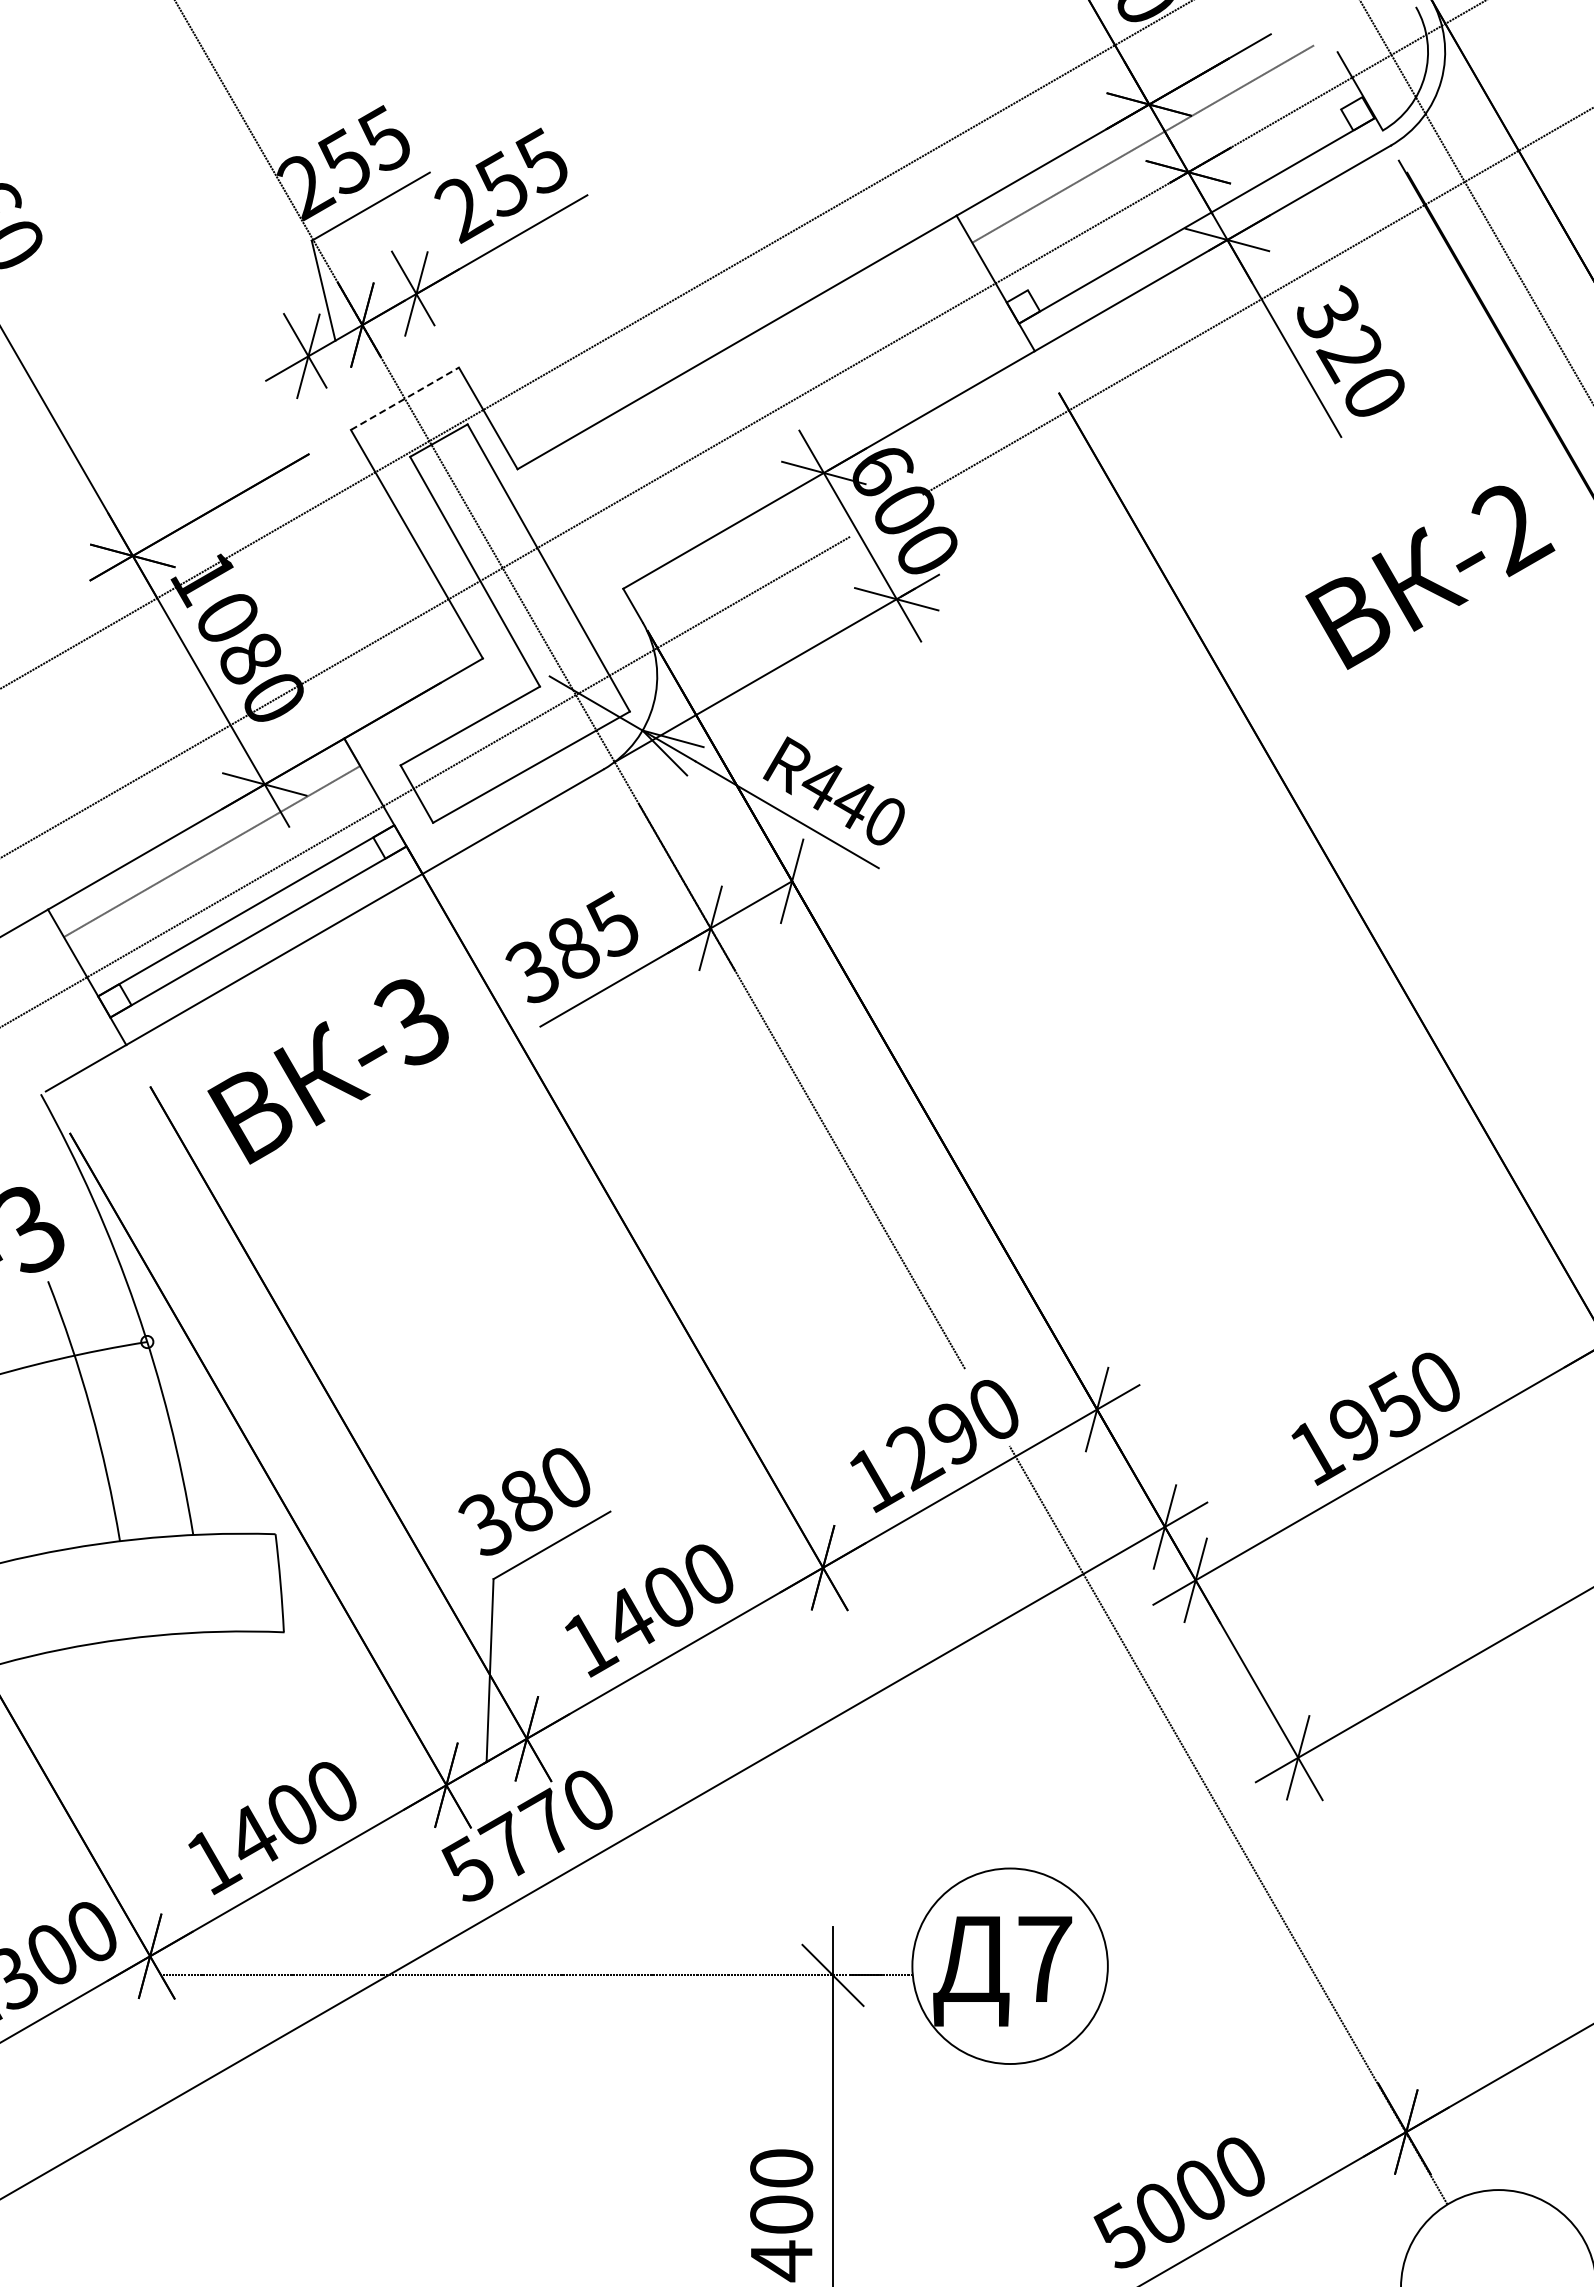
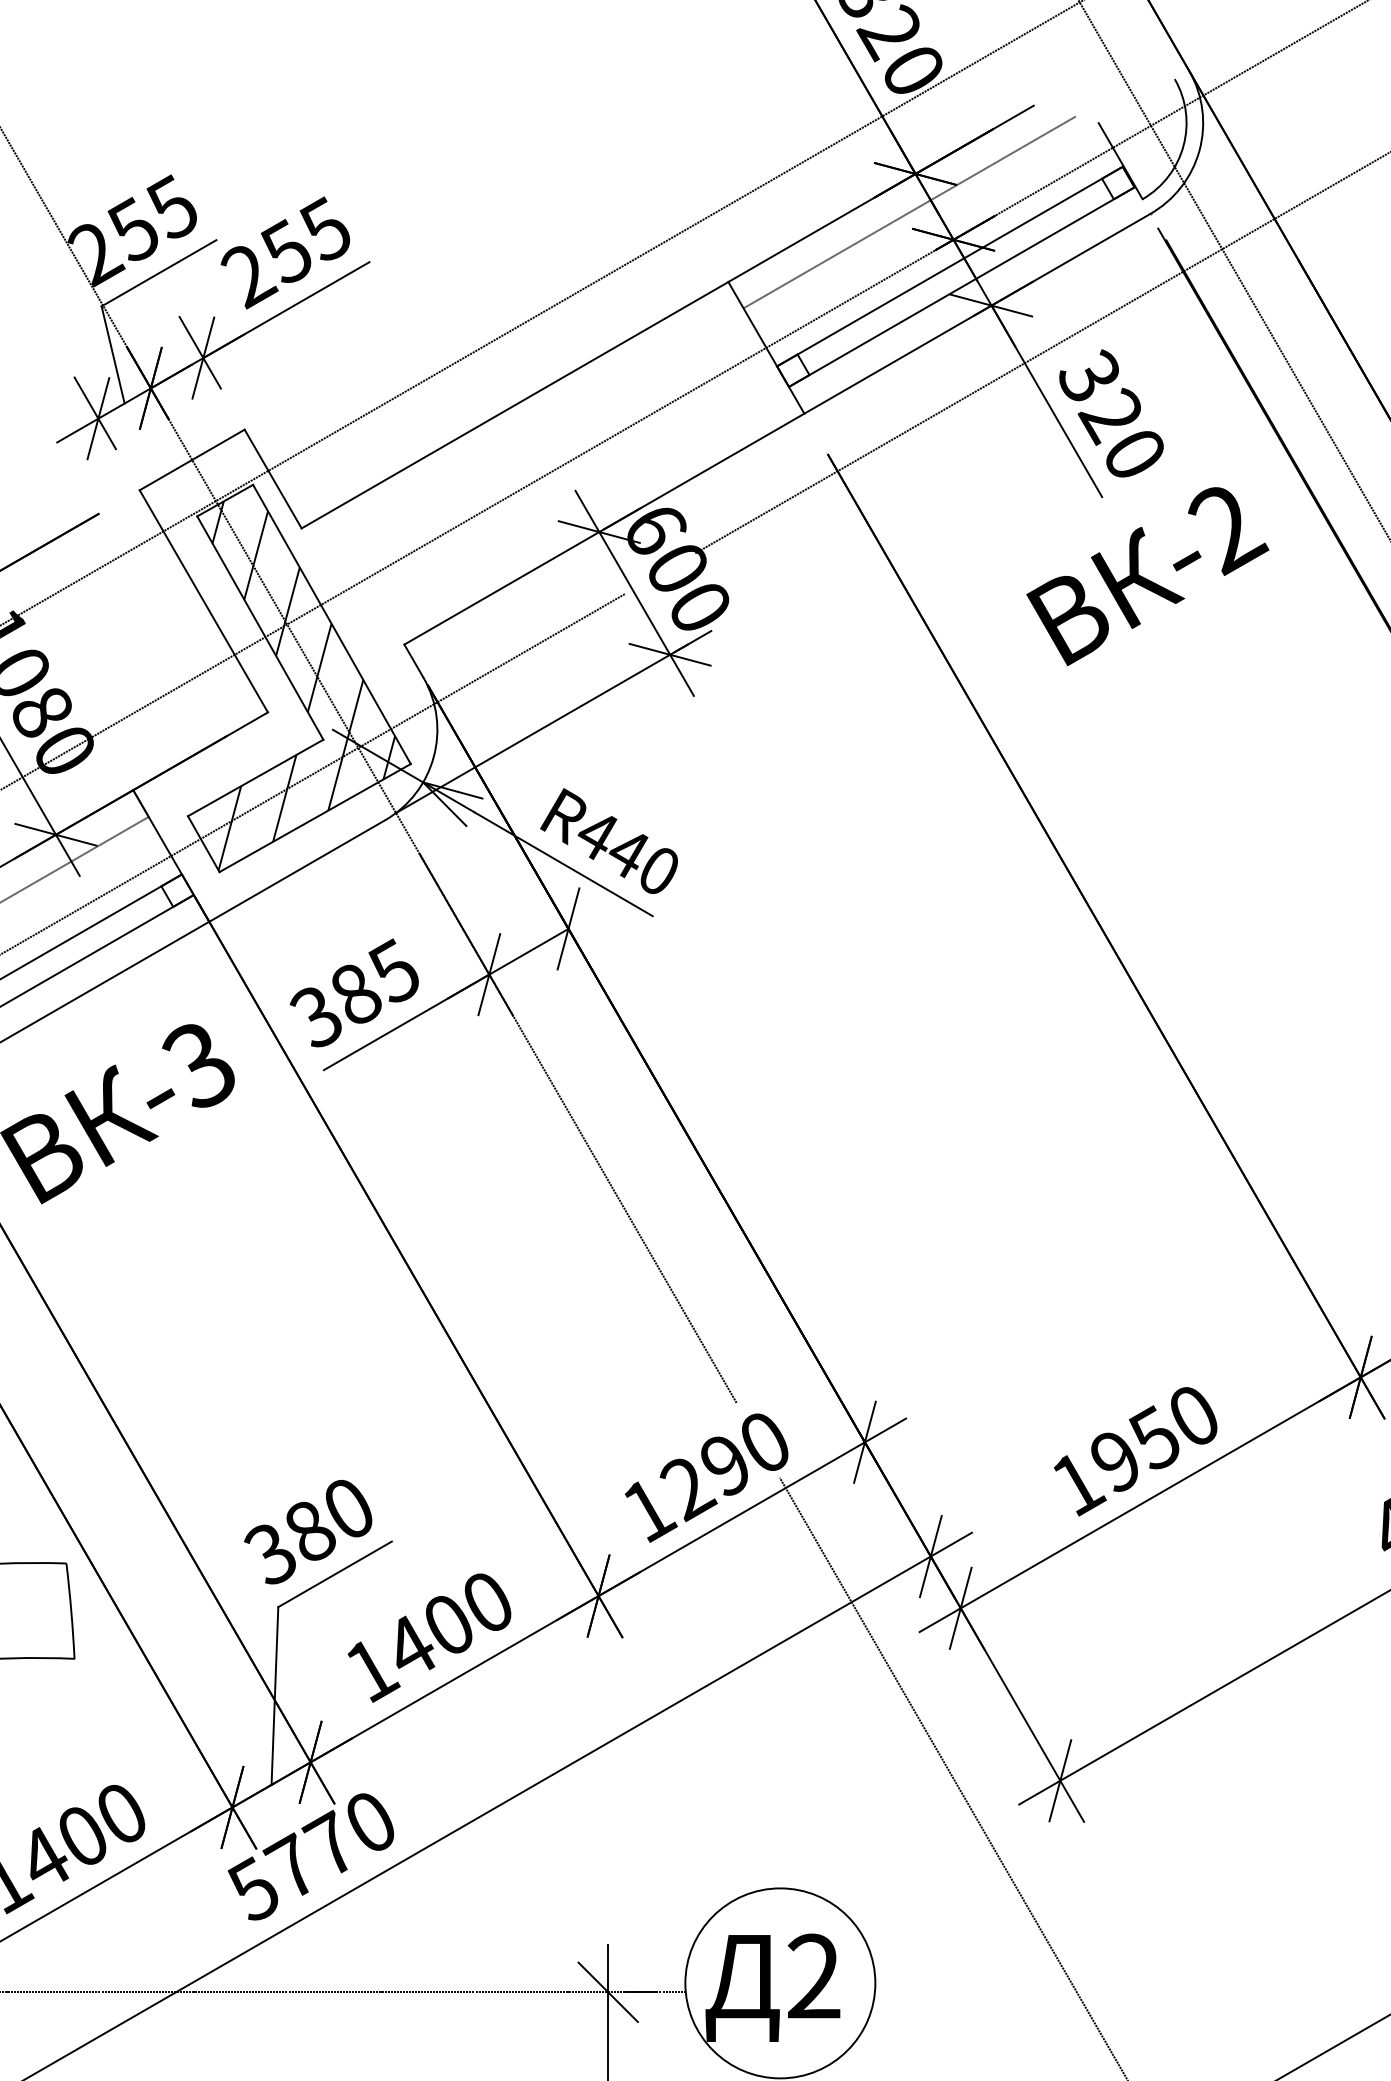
line: (1184, 199) -> (949, 266), added
line: (405, 398) -> (192, 459), dashed -> solid
text: (1430, 577) -> (1148, 576), moved
hatch: (519, 631) -> (303, 686), added
text: (1044, 1958) -> (813, 1975), 7 -> 2

